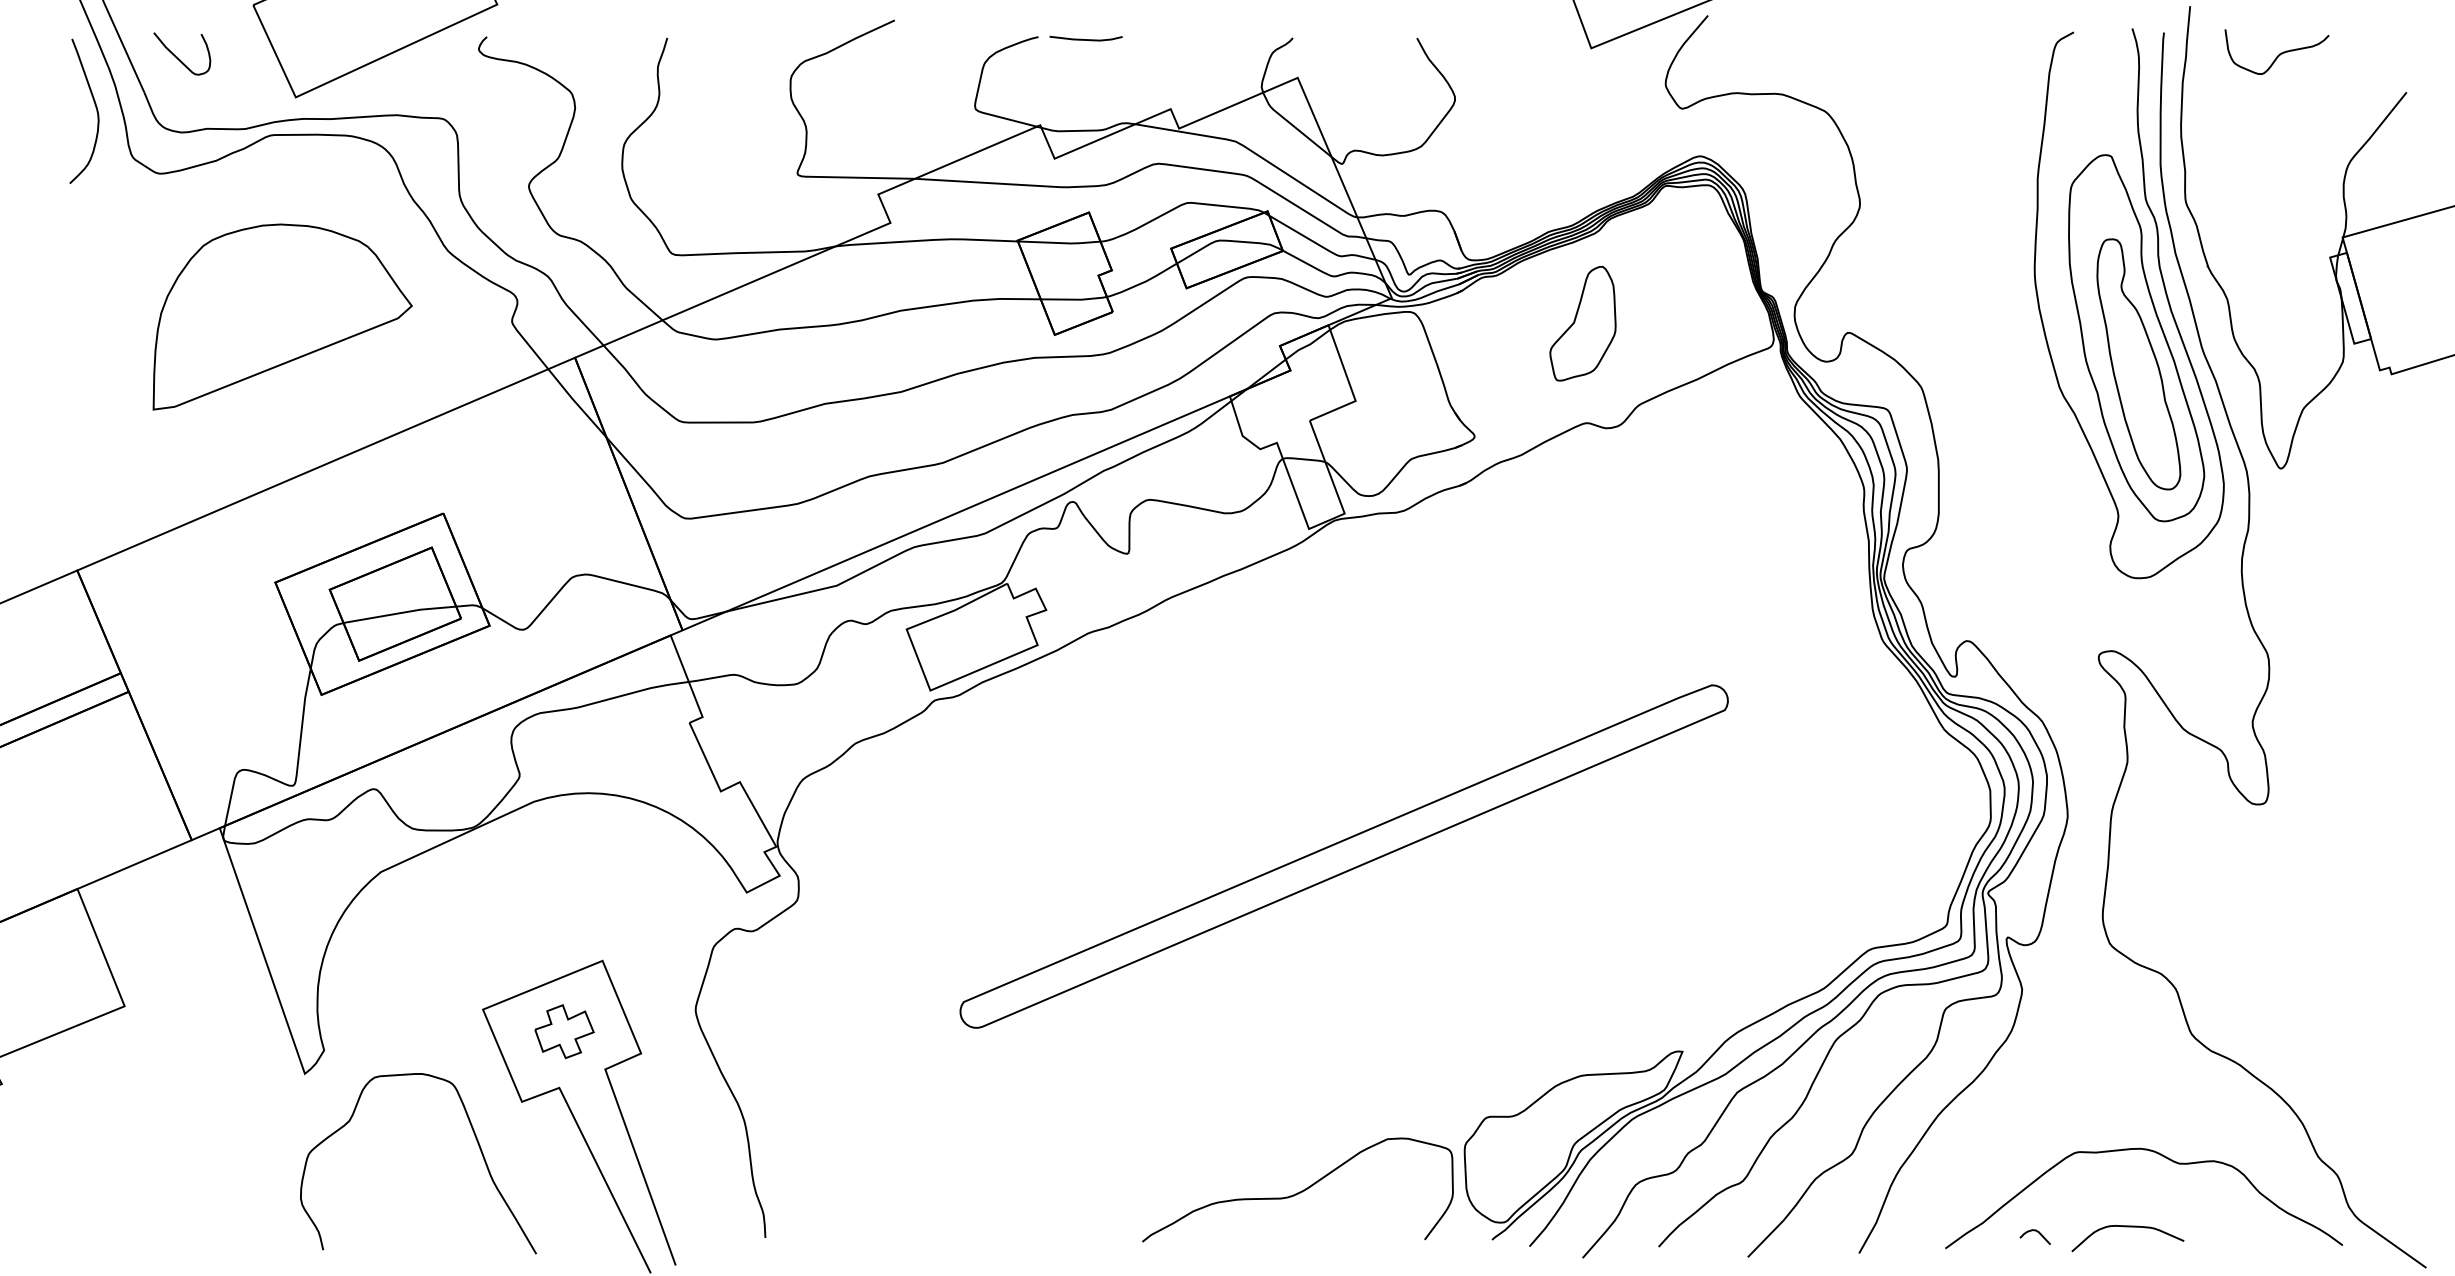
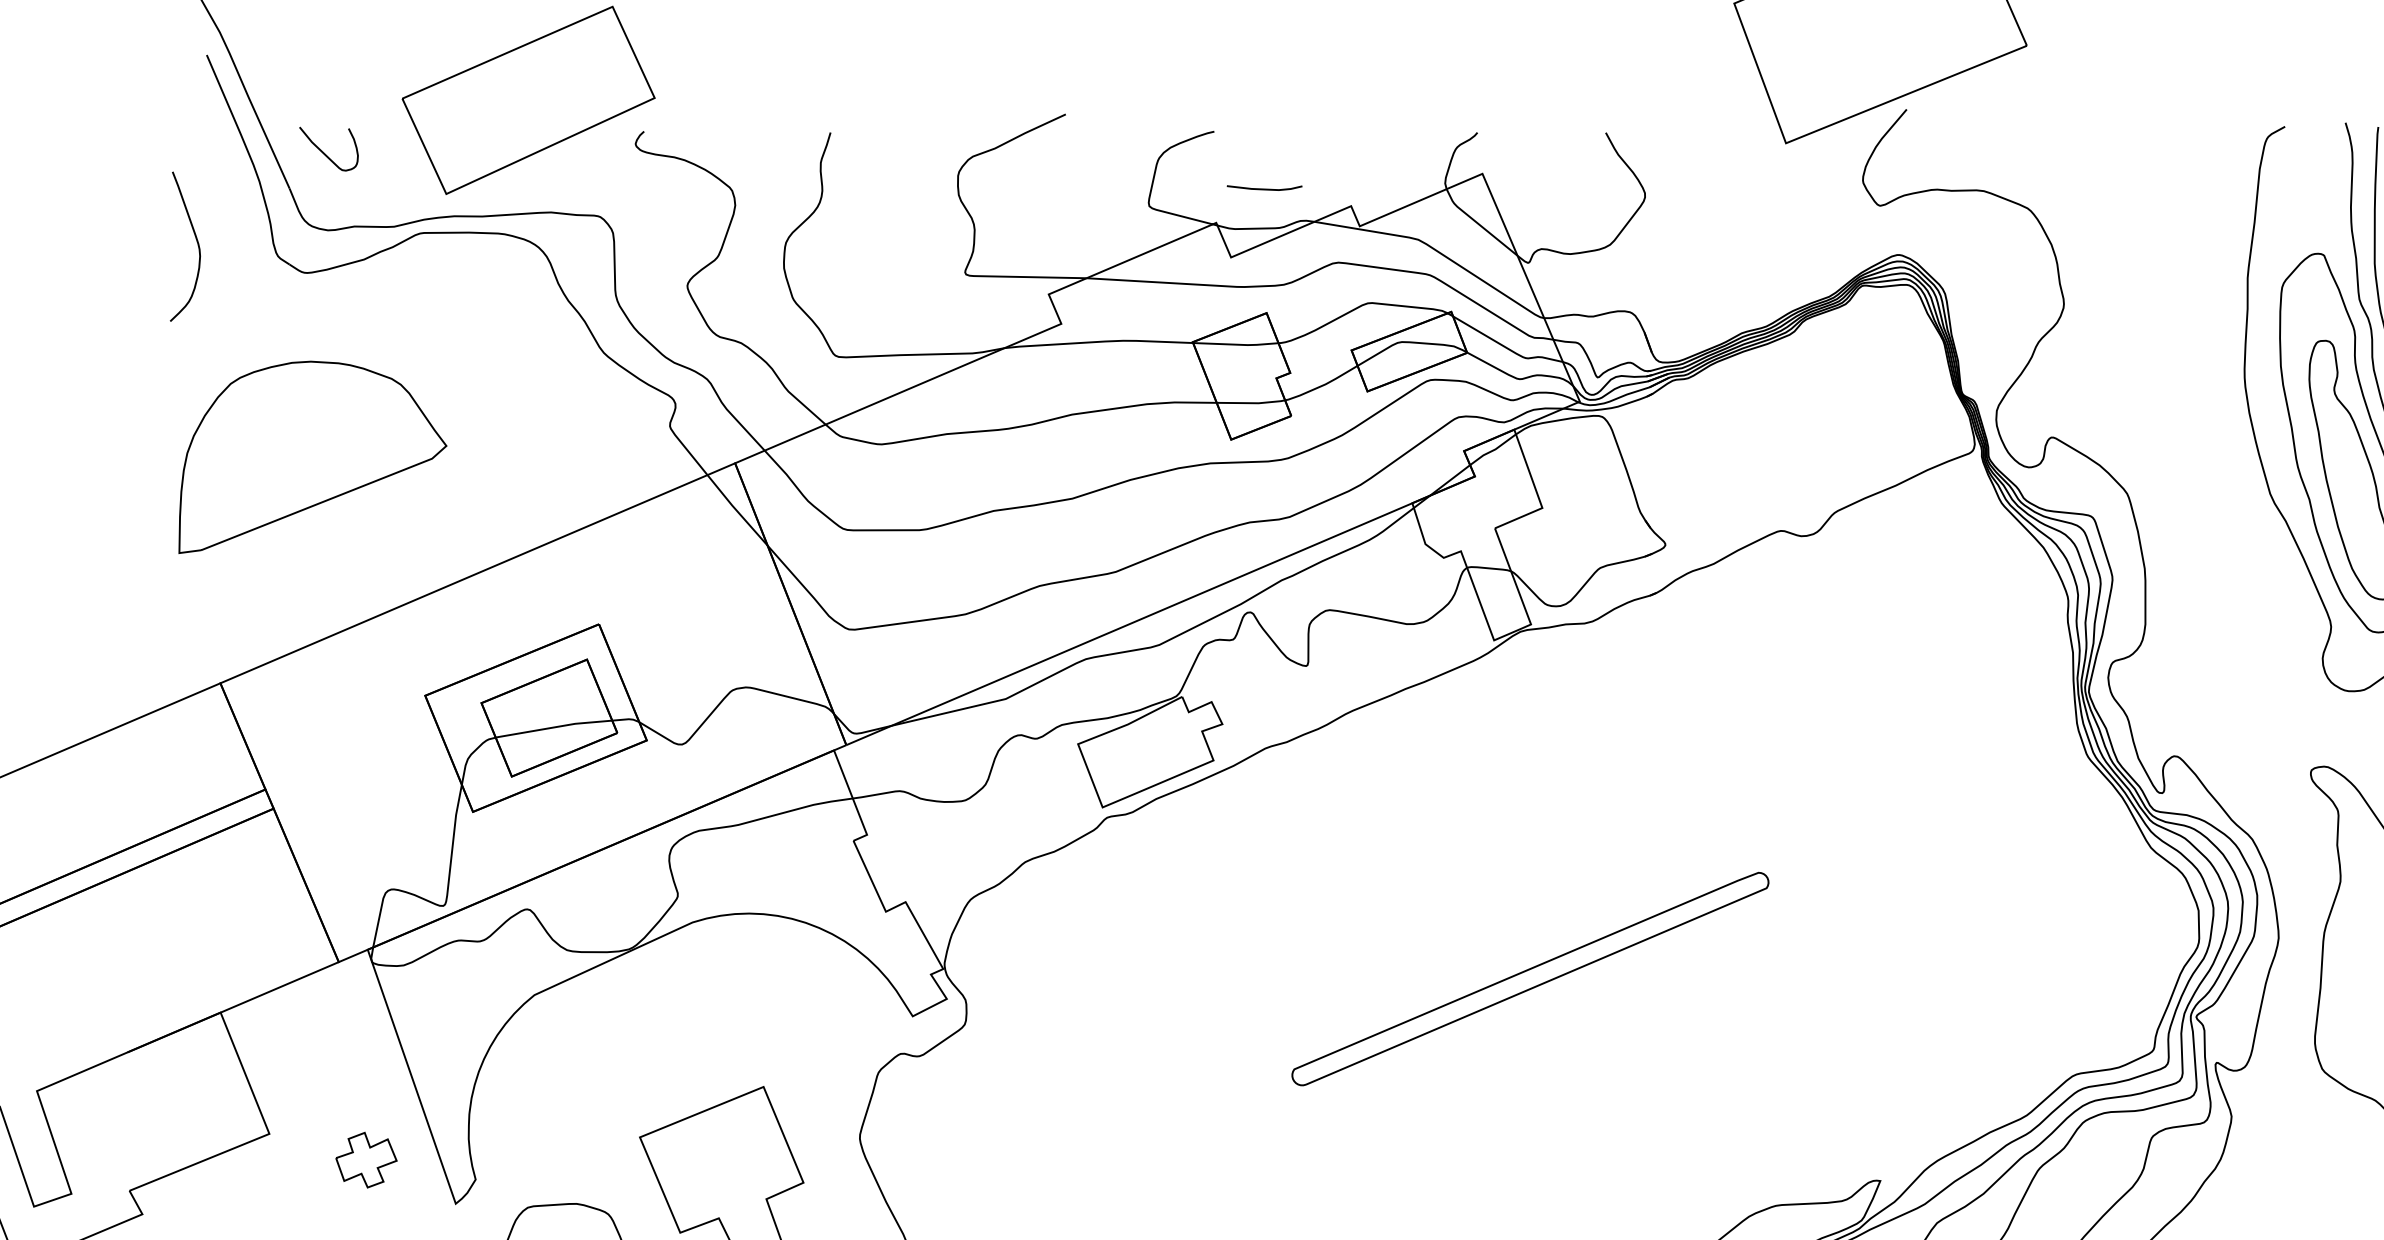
line: (1085, 39) -> (1264, 188), moved
curve: (95, 107) -> (196, 242), moved
part: (282, 316) -> (312, 456), moved
part: (1582, 323) -> (1776, 427), removed
part: (1343, 856) -> (1529, 979), size x0.6
part: (564, 1031) -> (366, 1159), moved

